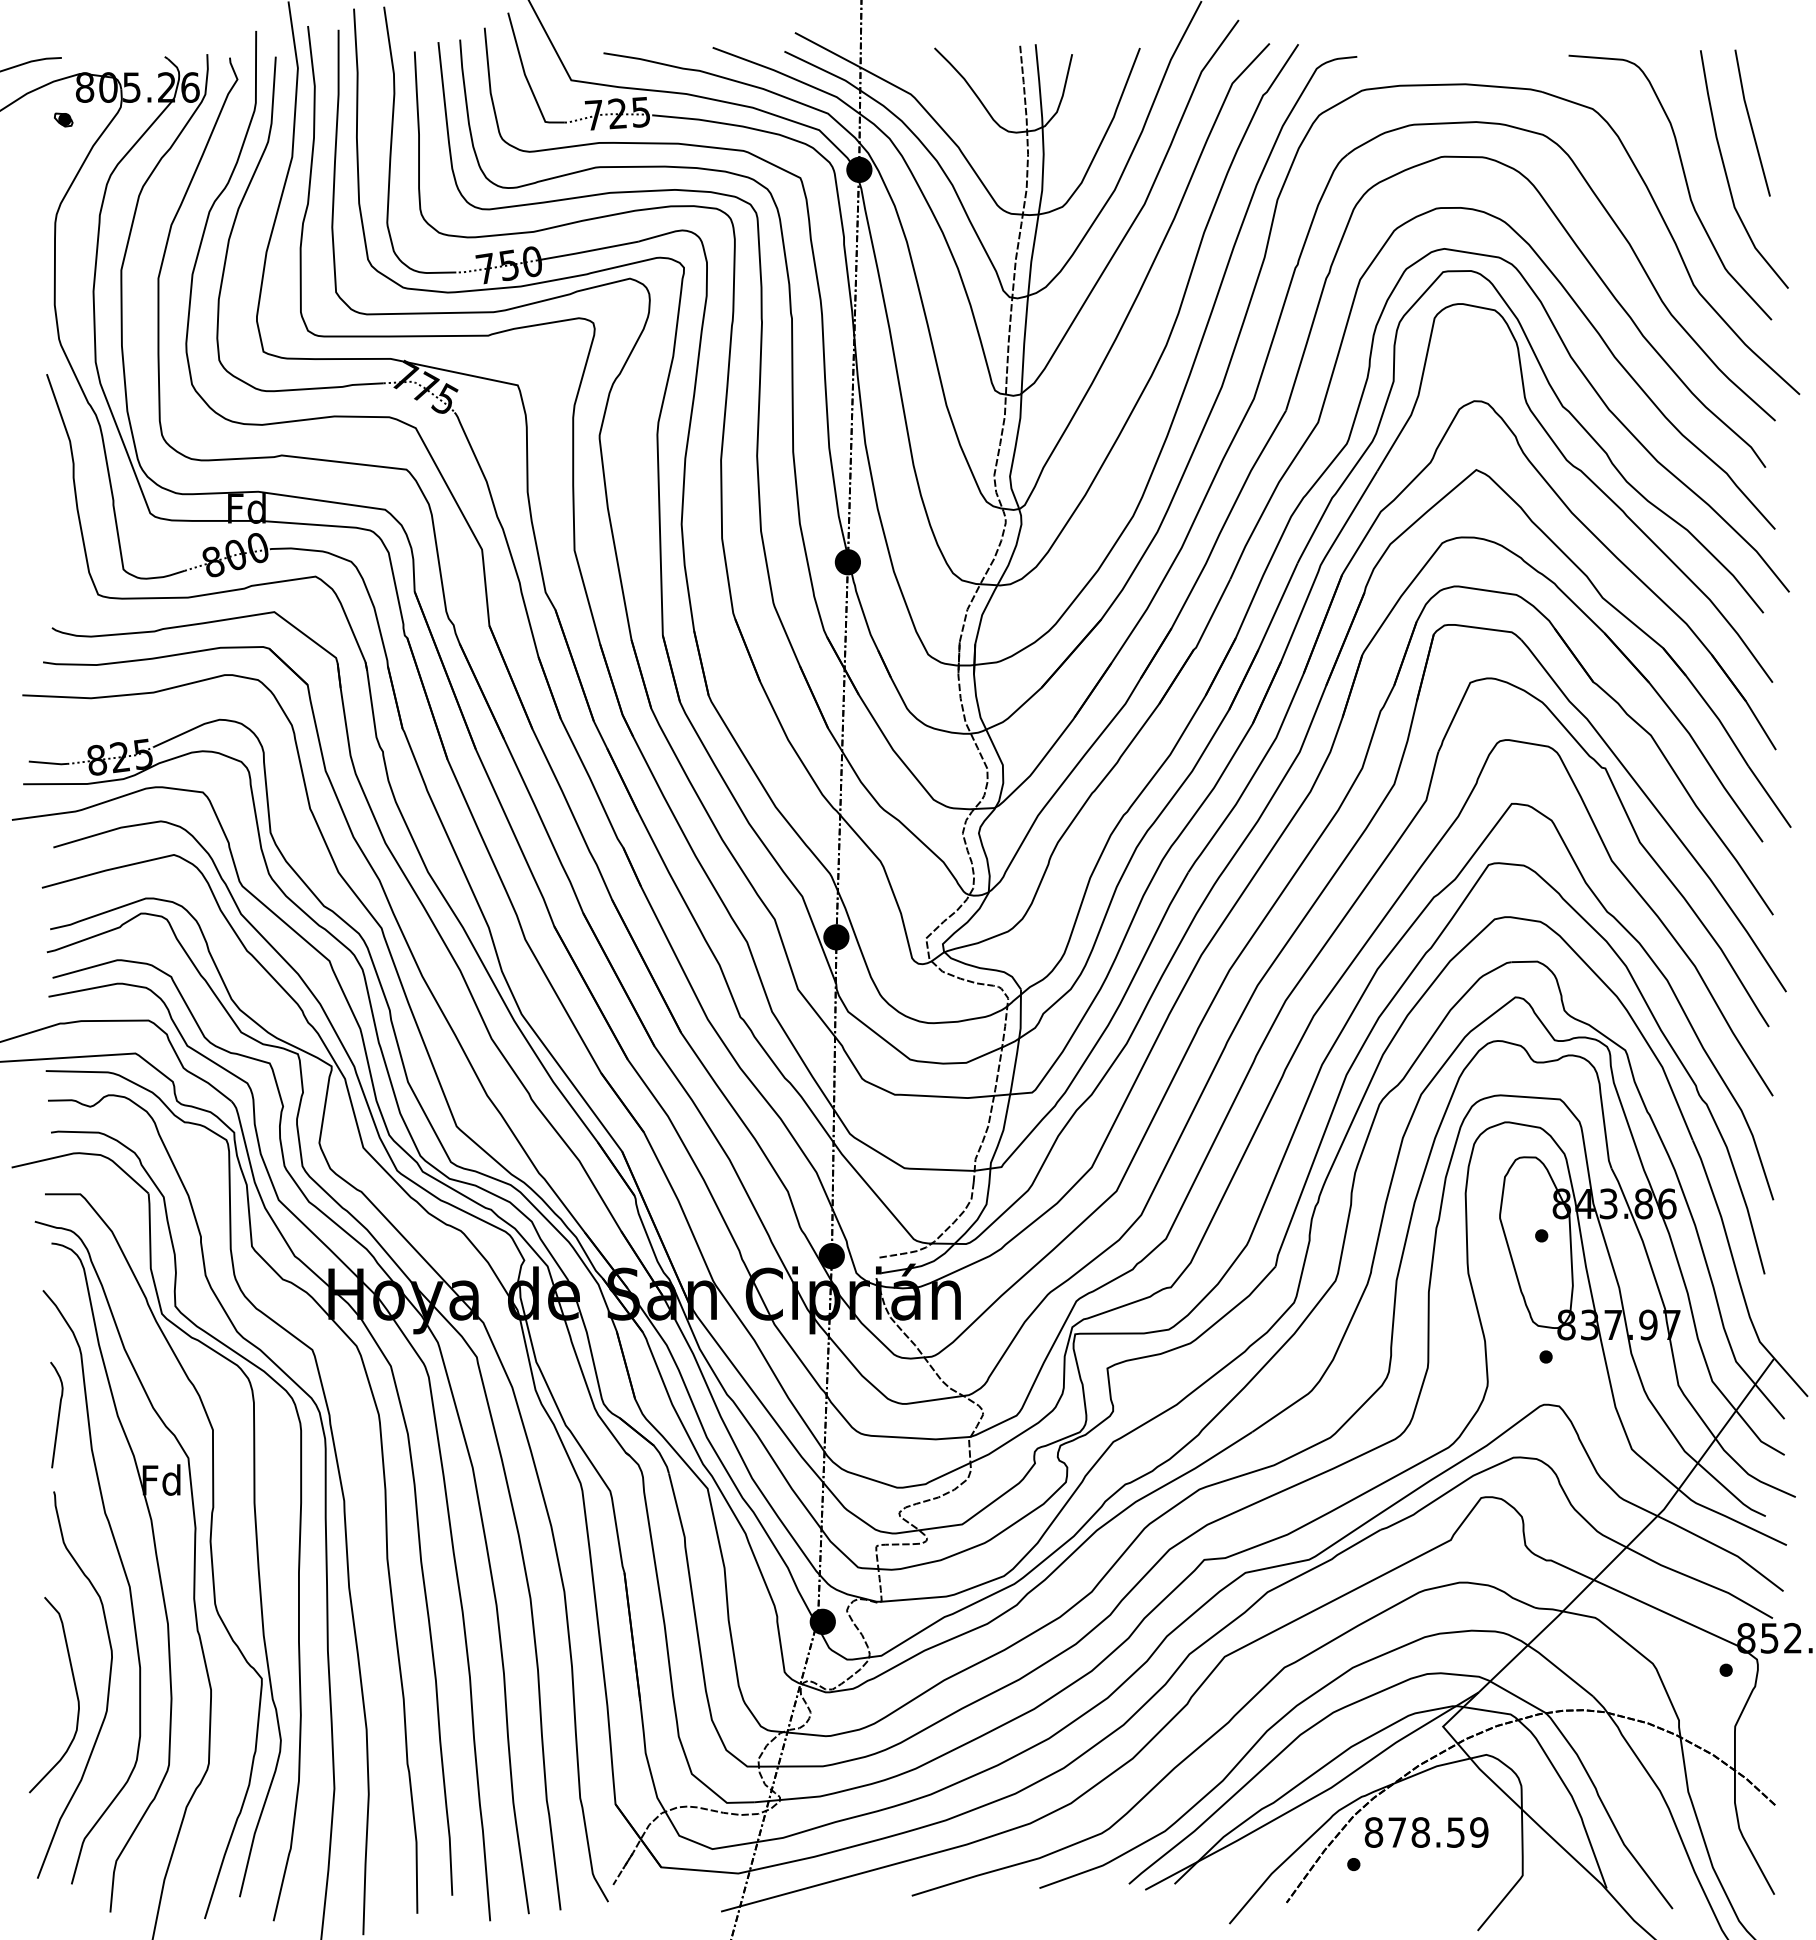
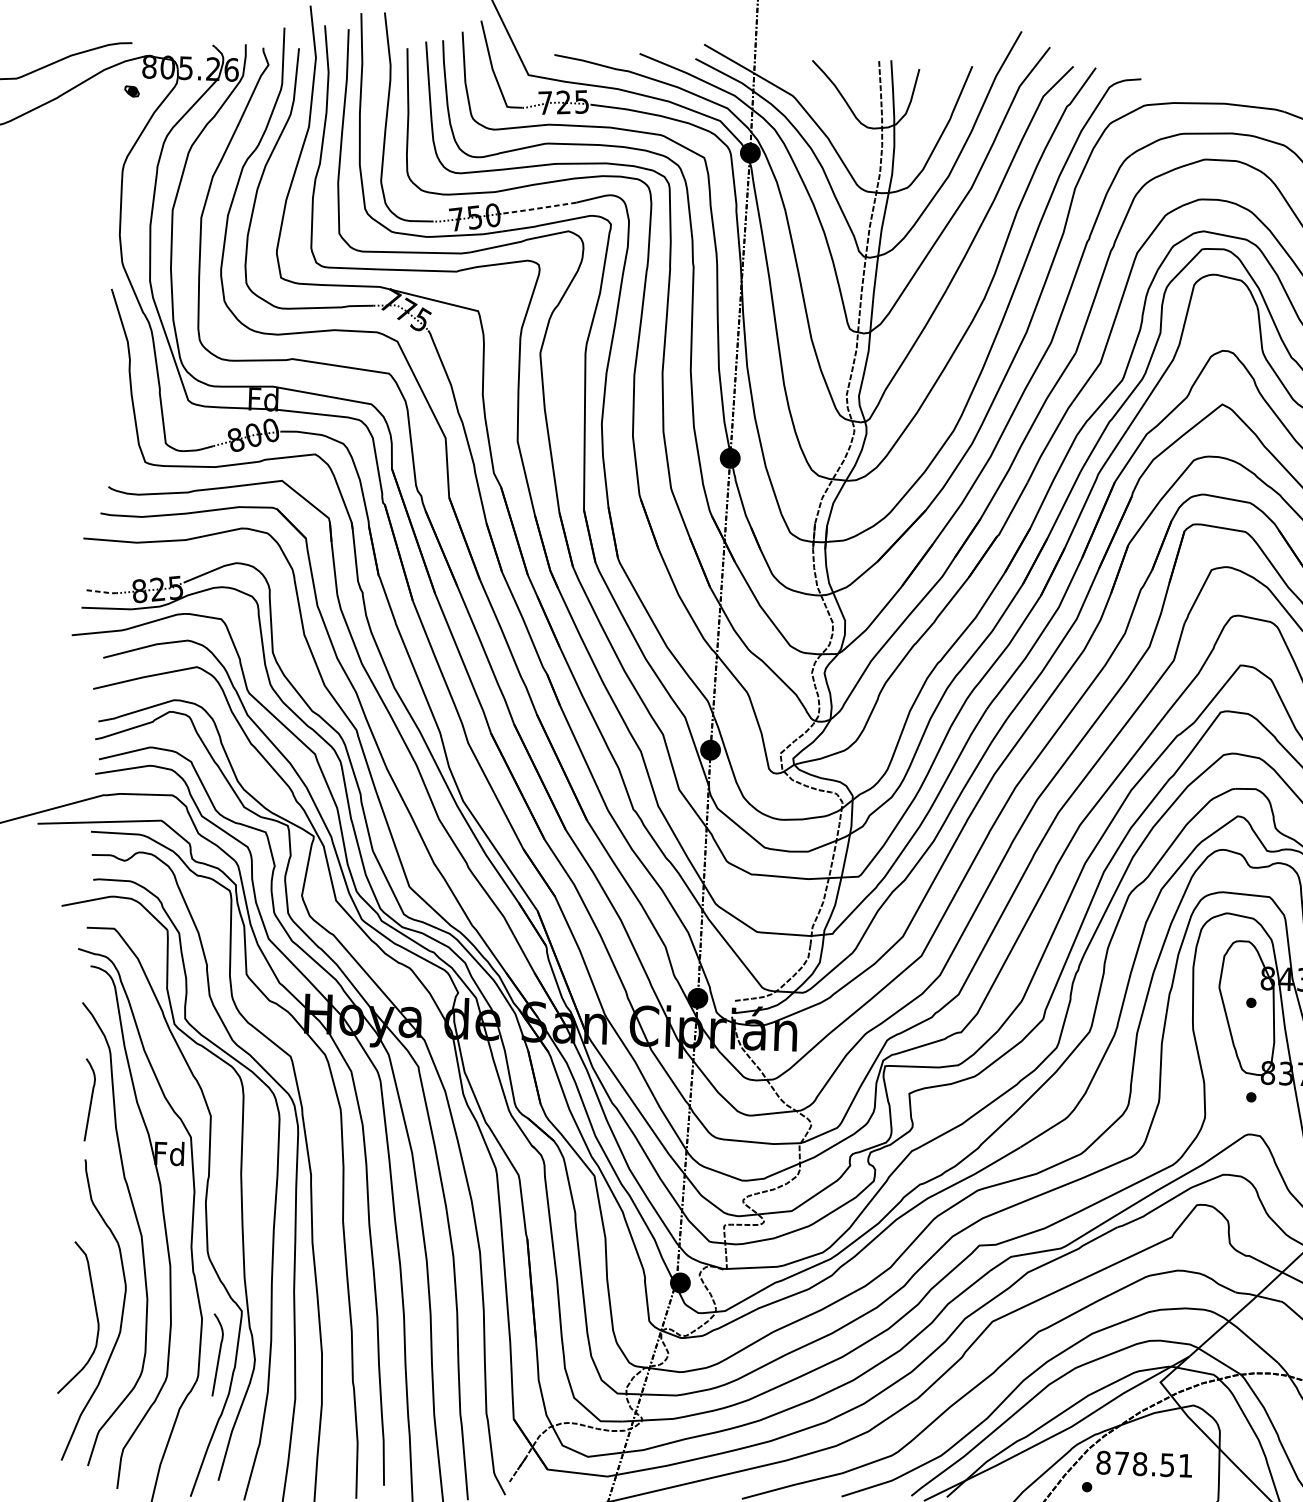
line: (590, 250) -> (538, 208), solid -> dashed
line: (48, 763) -> (101, 592), solid -> dashed
curve: (234, 1735) -> (218, 1354), added
text: (1479, 1832) -> (1185, 1465), 878.59 -> 878.51

